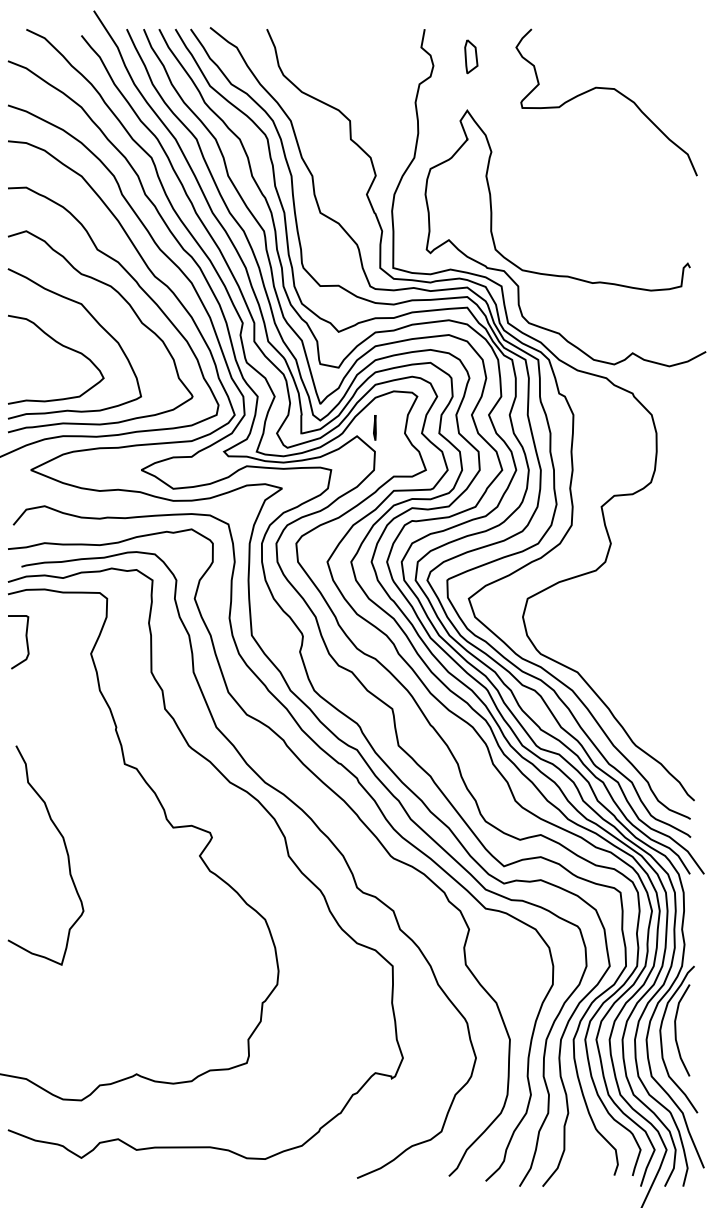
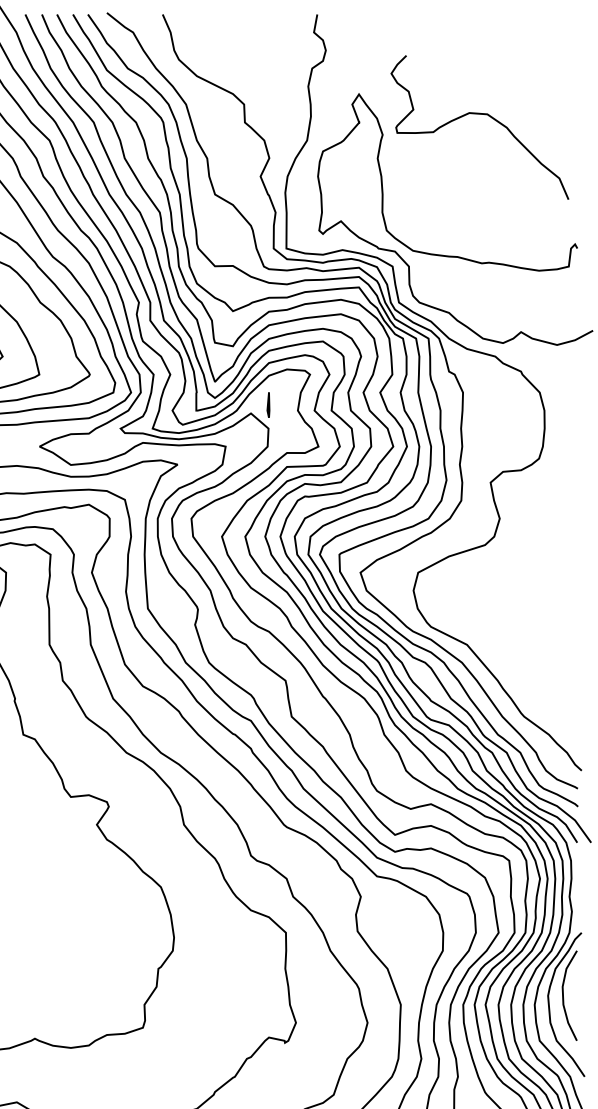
part: (471, 56) -> (363, 41), removed
curve: (606, 89) -> (479, 114), moved

